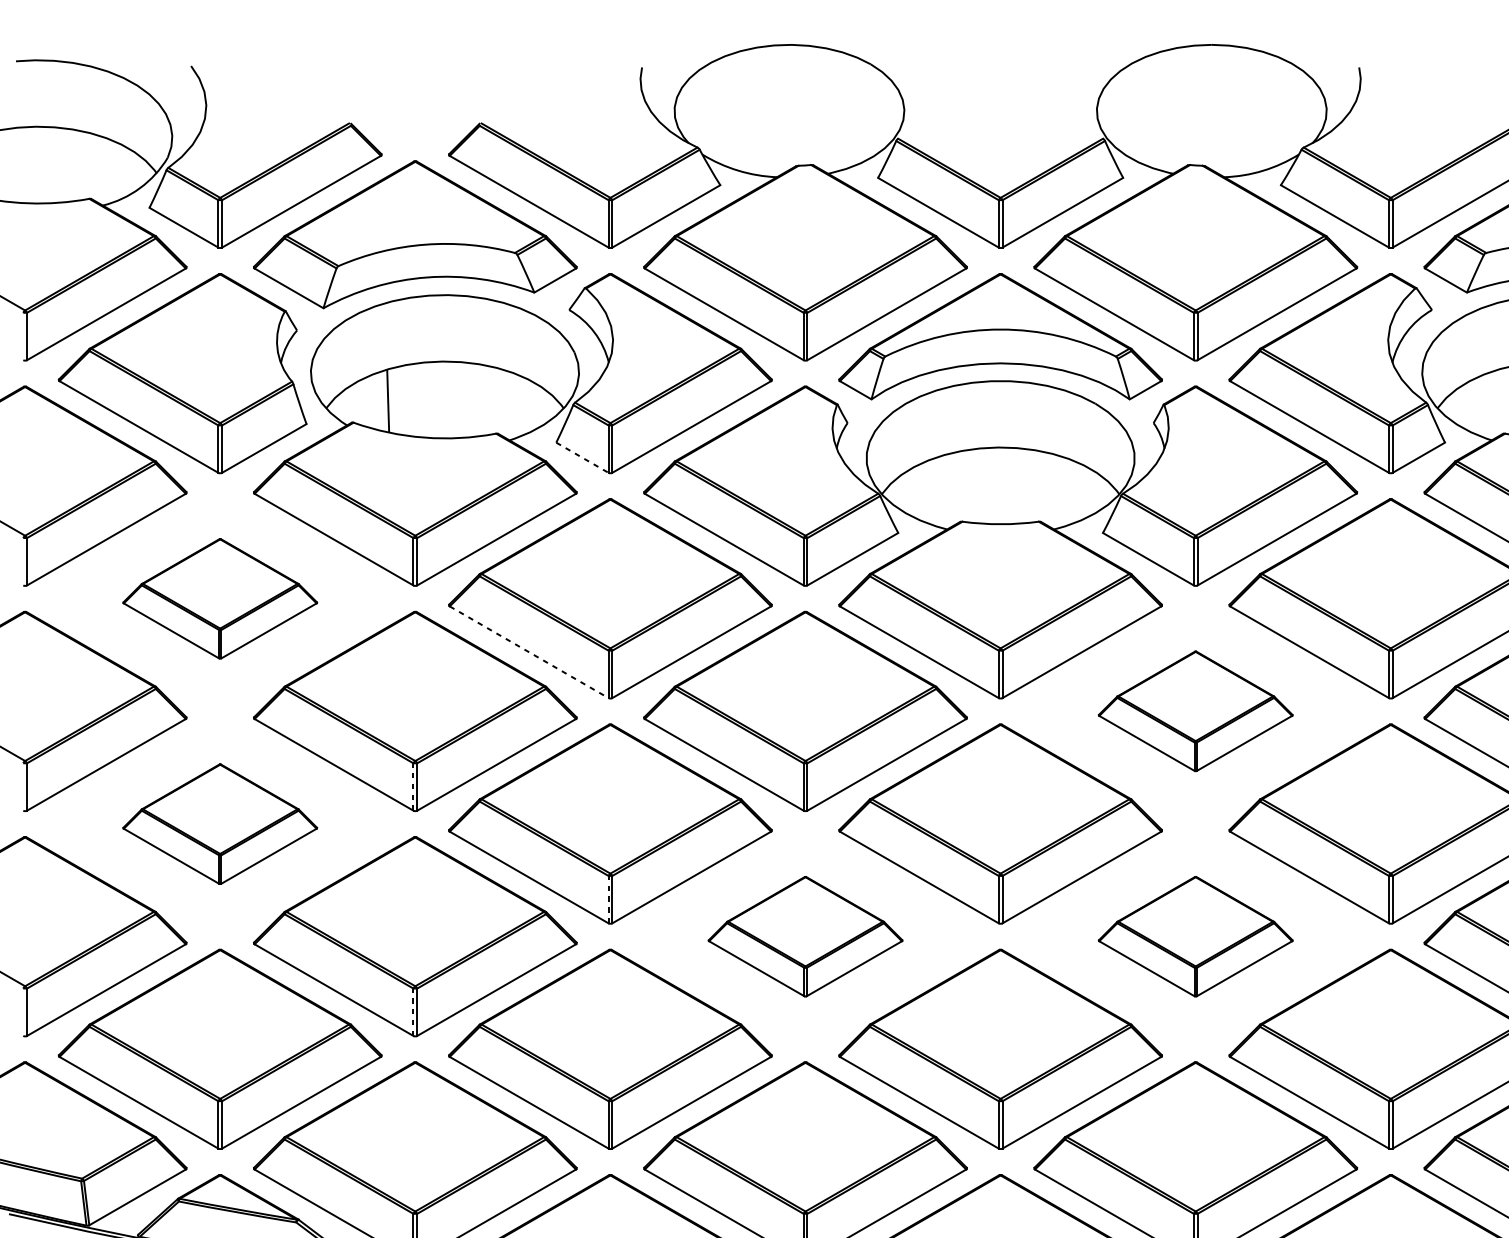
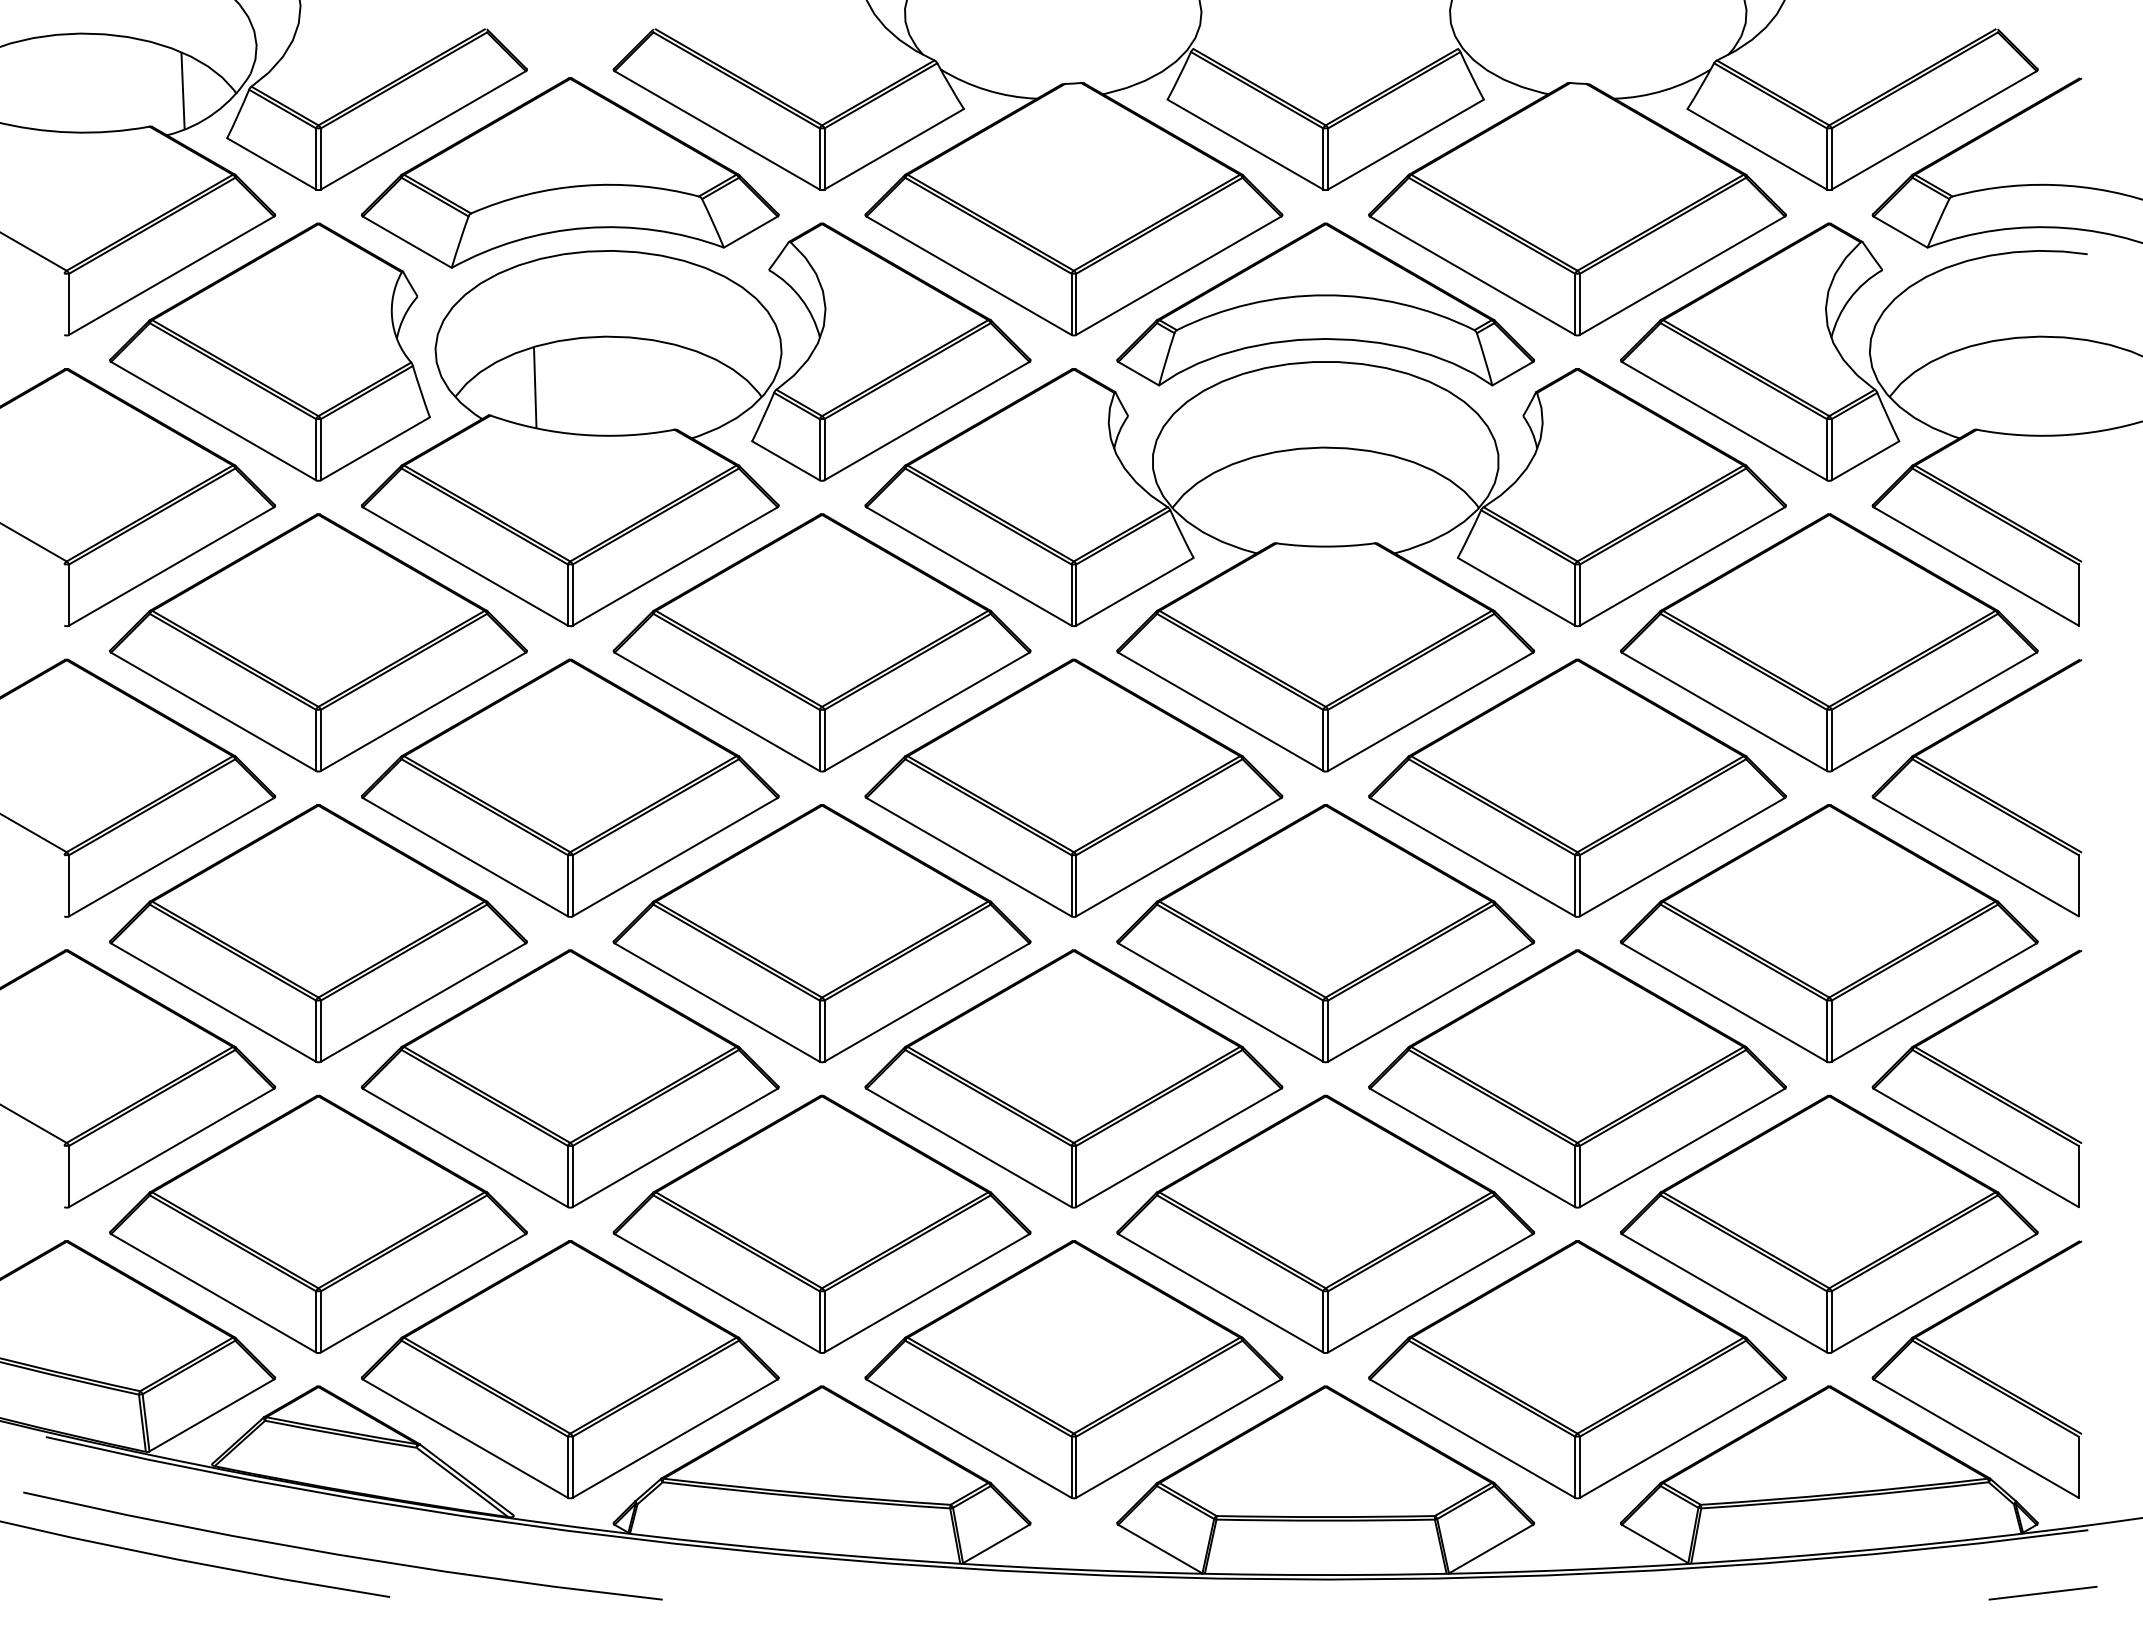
line: (114, 170) -> (182, 90), added
line: (582, 457) -> (785, 460), dashed -> solid
part: (220, 598) -> (318, 642), size x1.67
line: (529, 652) -> (717, 712), dashed -> solid
part: (1195, 710) -> (1577, 787), size x1.67
line: (413, 786) -> (567, 885), dashed -> solid
part: (220, 824) -> (318, 933), size x1.67
line: (608, 899) -> (819, 1031), dashed -> solid
part: (805, 936) -> (1073, 1078), size x1.67
part: (1195, 936) -> (1577, 1078), size x1.67
line: (413, 1012) -> (567, 1176), dashed -> solid

